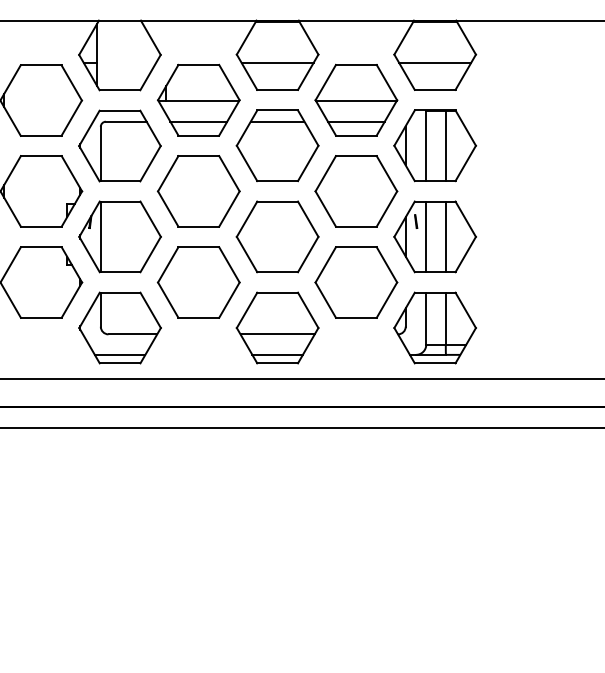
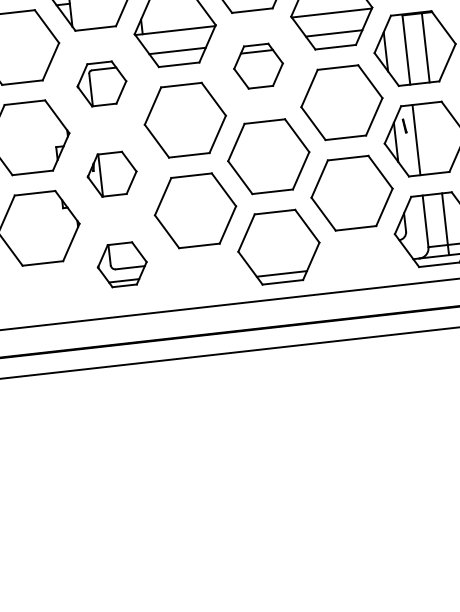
part: (119, 145) -> (101, 83), size x0.6
part: (277, 145) -> (258, 65), size x0.6
part: (119, 236) -> (111, 173), size x0.6
line: (445, 236) -> (435, 137), removed
part: (119, 327) -> (121, 264), size x0.6
line: (277, 334) -> (279, 253), removed

